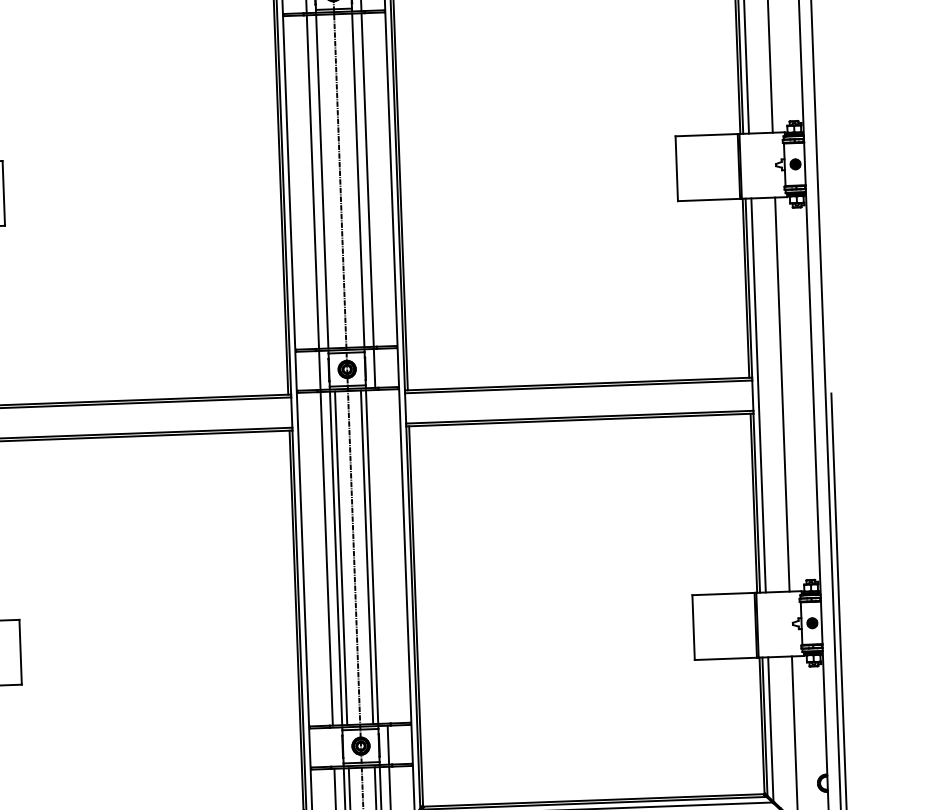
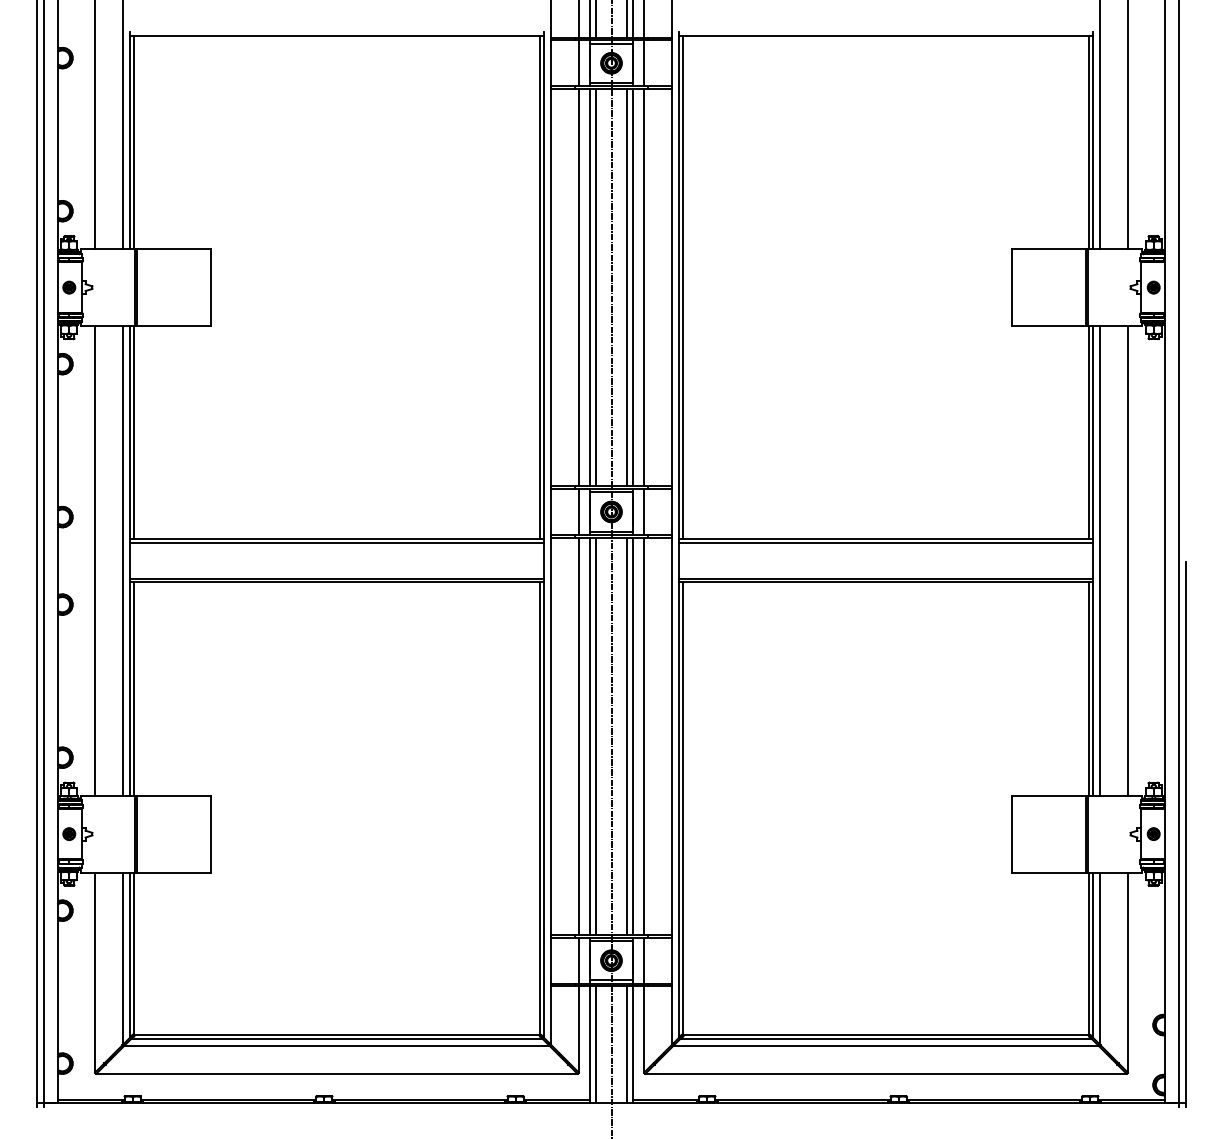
line: (352, 180) -> (626, 287), added
line: (327, 181) -> (596, 287), added
line: (381, 556) -> (644, 735), added
line: (333, 747) -> (578, 960), added

